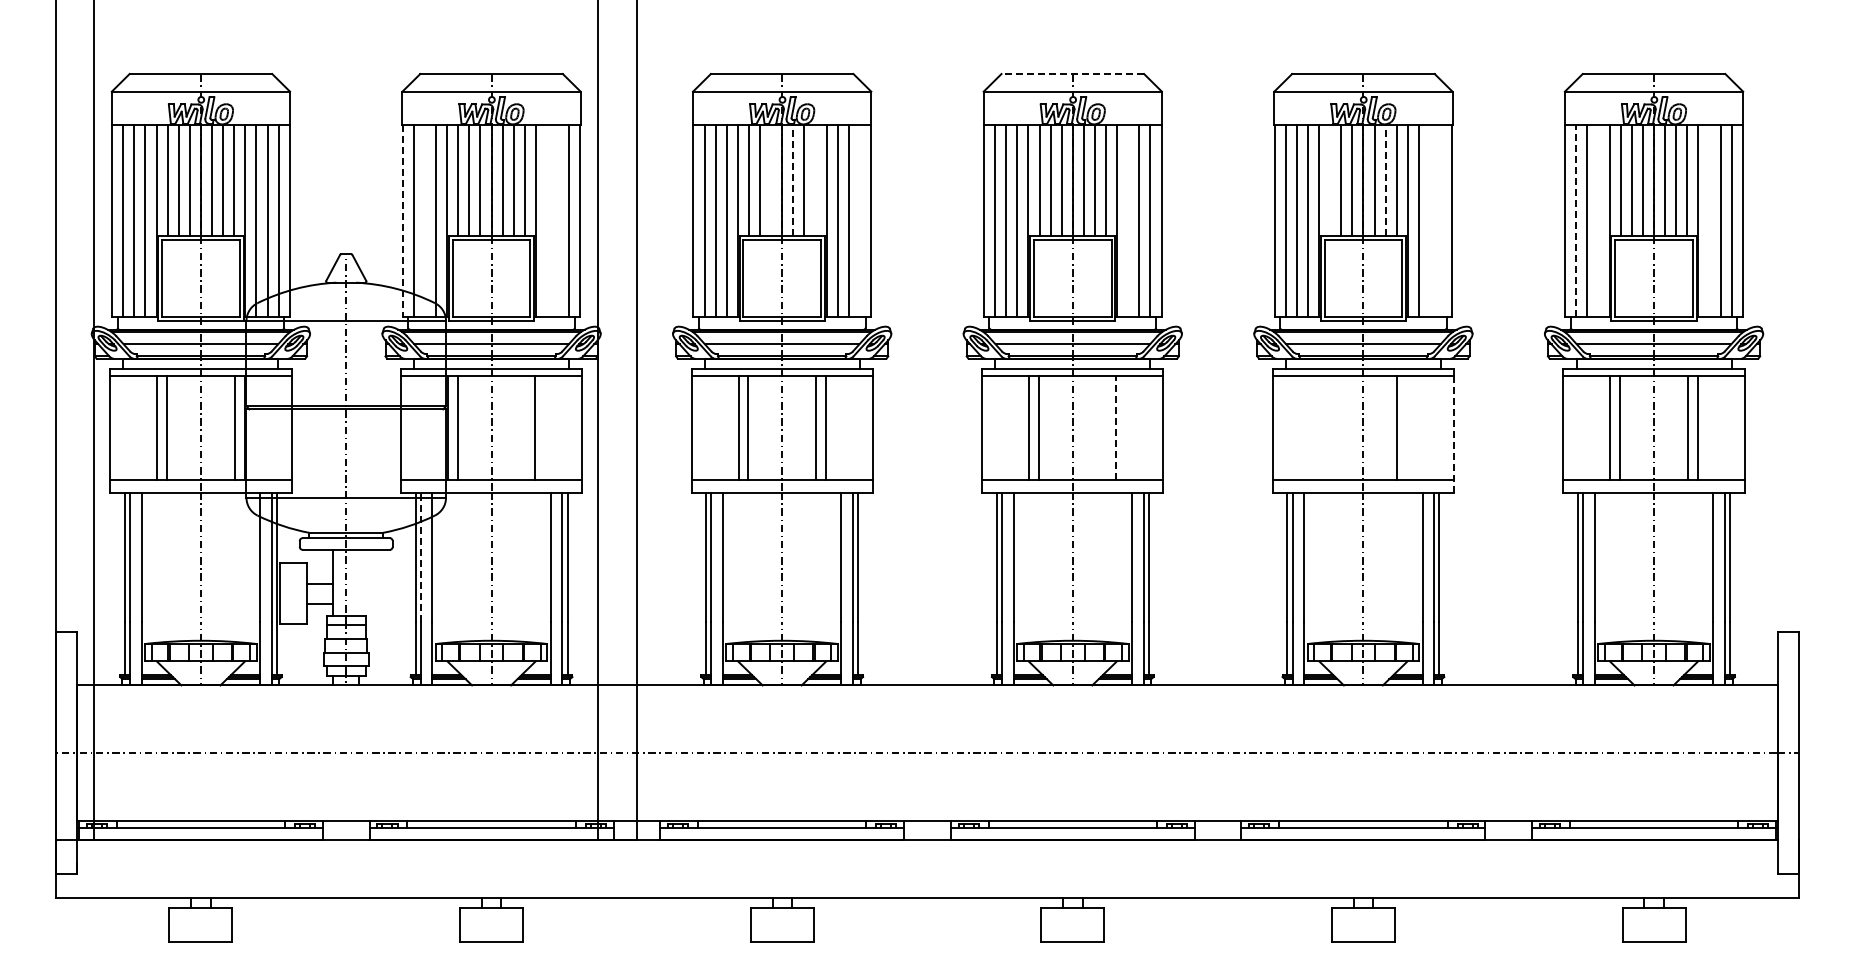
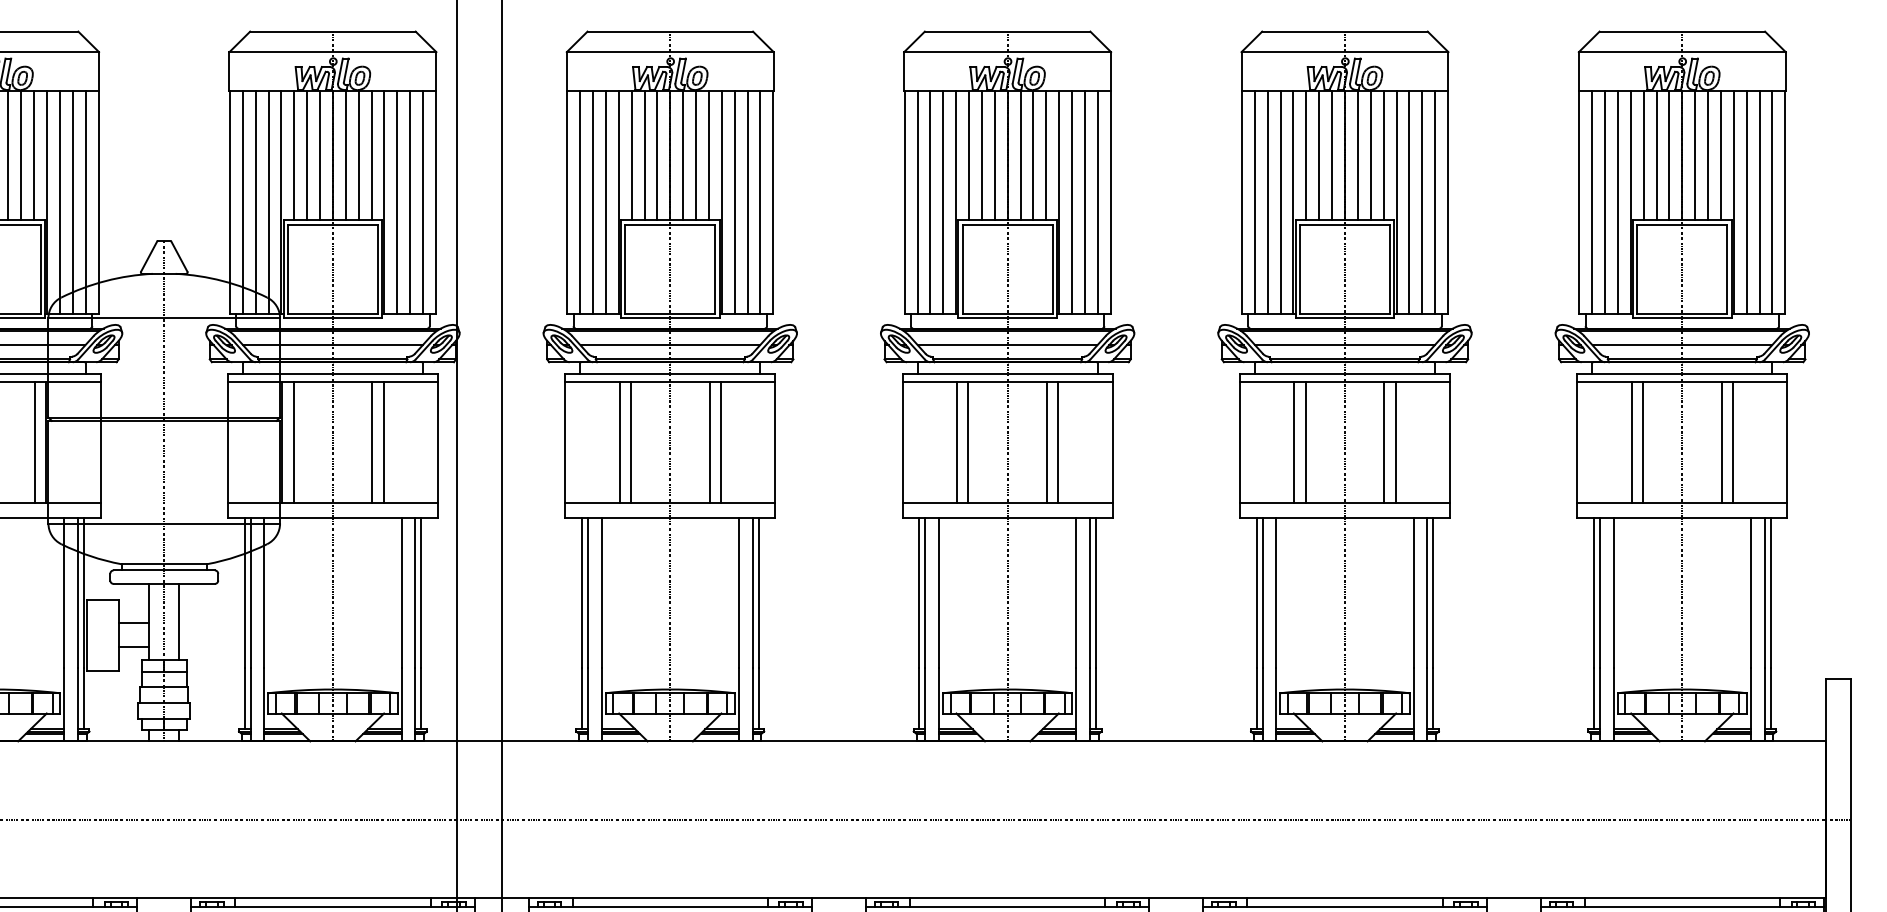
line: (1072, 74) -> (1007, 32), dashed -> solid
line: (771, 180) -> (657, 155), added
line: (793, 180) -> (683, 155), dashed -> solid
line: (815, 180) -> (708, 155), added
line: (1330, 180) -> (1306, 155), added
line: (1385, 180) -> (1370, 155), dashed -> solid
line: (425, 220) -> (256, 201), added
line: (547, 220) -> (397, 201), added
line: (558, 220) -> (410, 201), added
line: (859, 220) -> (760, 201), added
line: (1128, 220) -> (1072, 201), added
line: (1429, 220) -> (1421, 201), added
line: (1441, 220) -> (1435, 201), added
line: (1598, 220) -> (1617, 201), added
line: (1709, 220) -> (1746, 201), added
line: (402, 221) -> (229, 202), dashed -> solid
line: (1576, 221) -> (1592, 202), dashed -> solid
line: (525, 427) -> (372, 441), added
line: (1106, 427) -> (1046, 441), added
line: (1116, 427) -> (1058, 441), dashed -> solid
line: (1319, 427) -> (1294, 441), added
line: (1329, 427) -> (1305, 441), added
line: (1407, 427) -> (1396, 441), added
line: (1454, 434) -> (1450, 450), dashed -> solid
line: (420, 557) -> (250, 592), dashed -> solid
line: (359, 582) -> (179, 621), added

